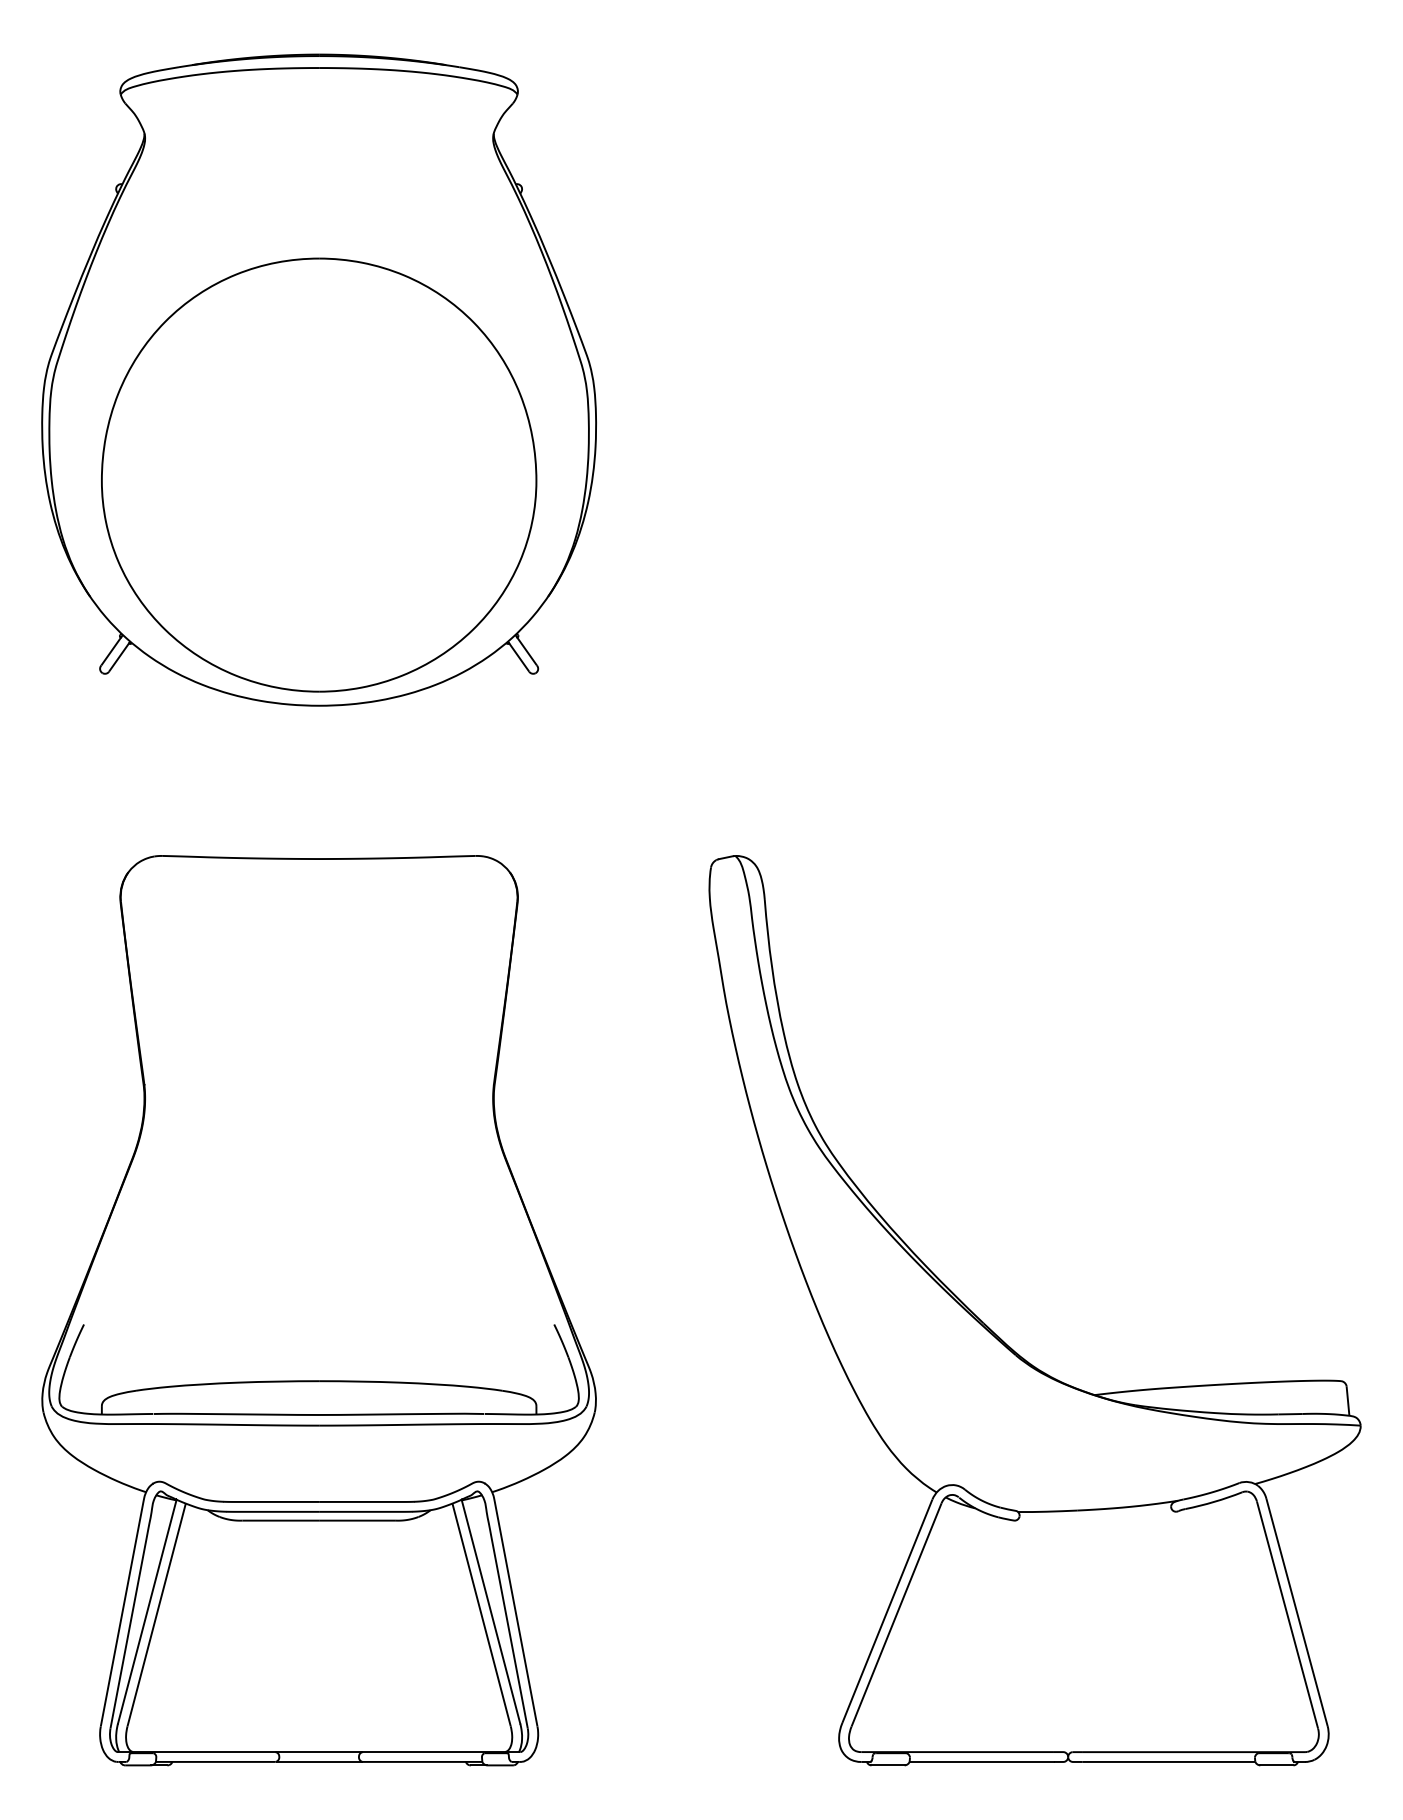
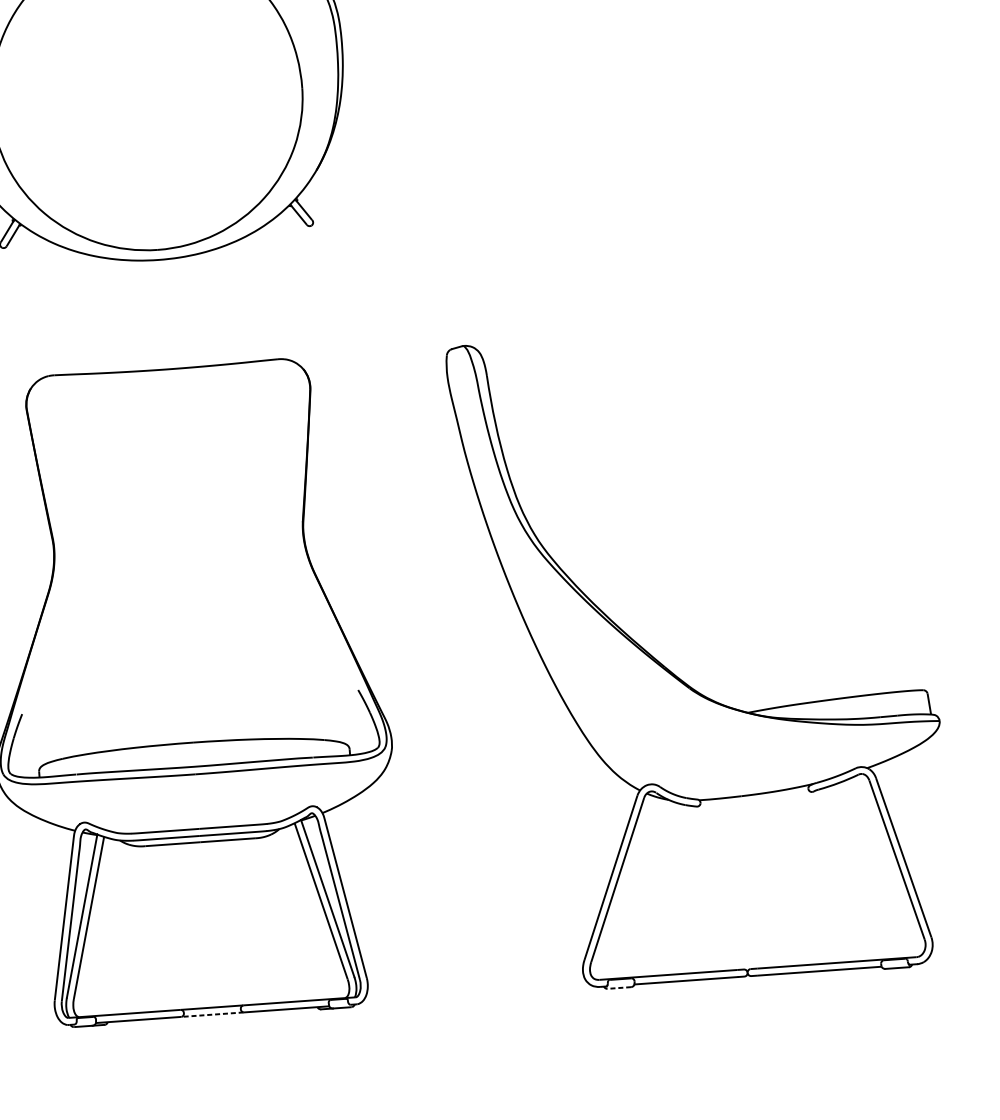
line: (318, 1761) -> (212, 1014), solid -> dashed
line: (888, 1765) -> (619, 988), solid -> dashed

